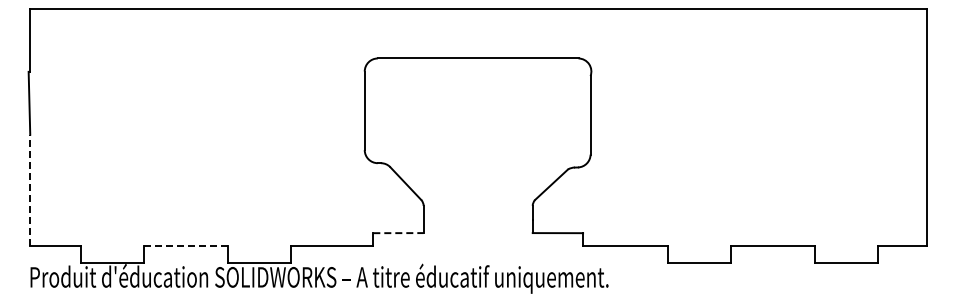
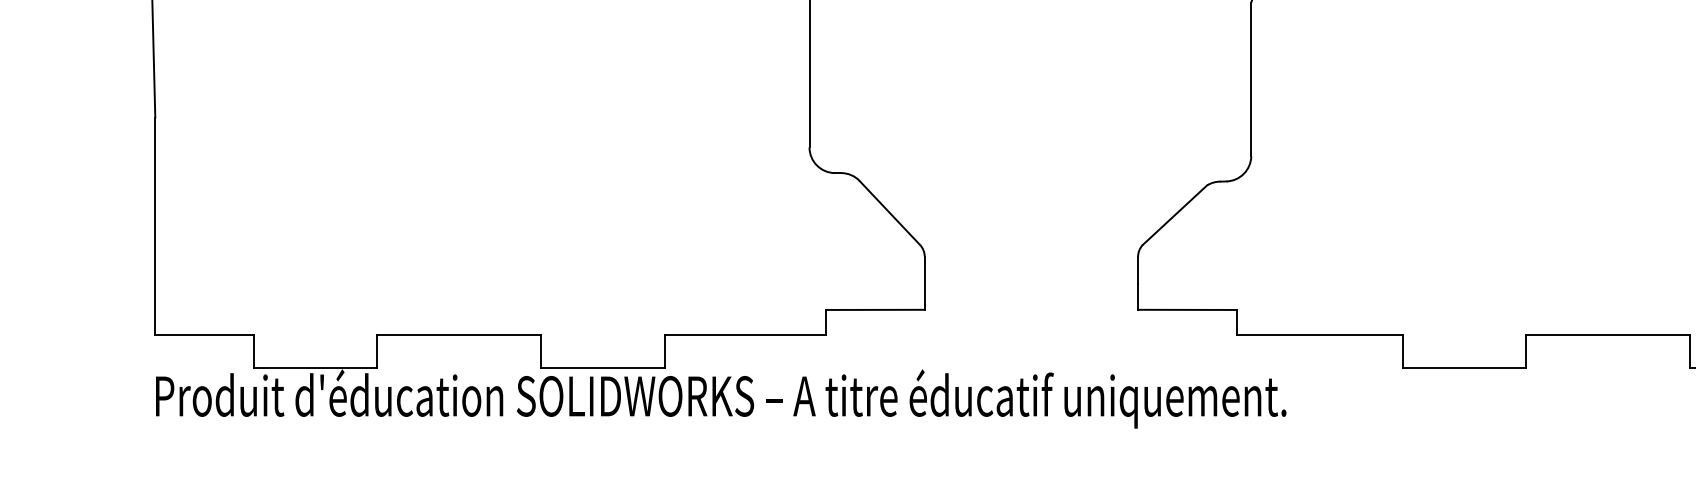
line: (30, 190) -> (155, 226), dashed -> solid
line: (398, 233) -> (875, 310), dashed -> solid
line: (185, 246) -> (458, 336), dashed -> solid

